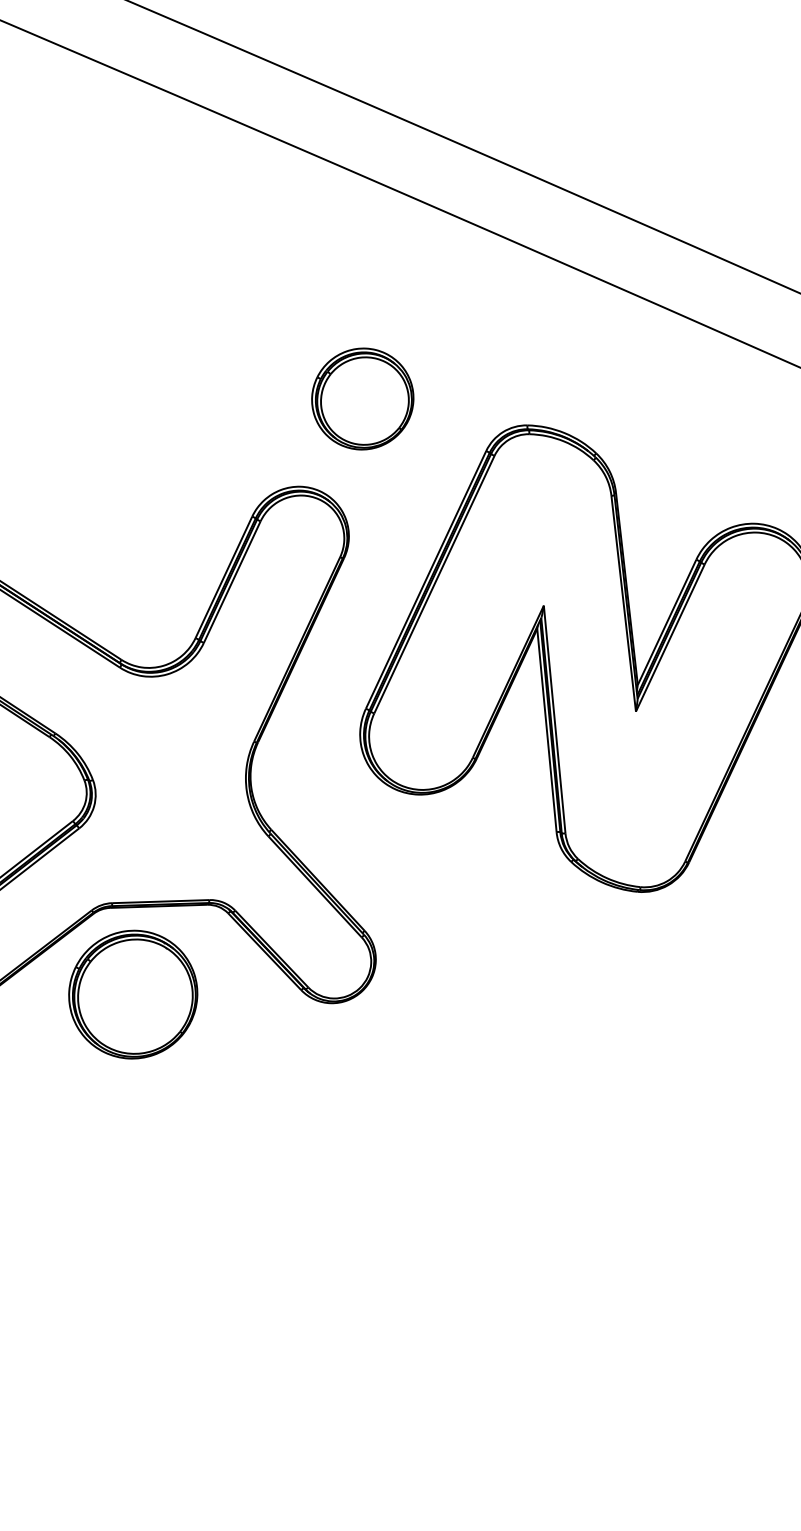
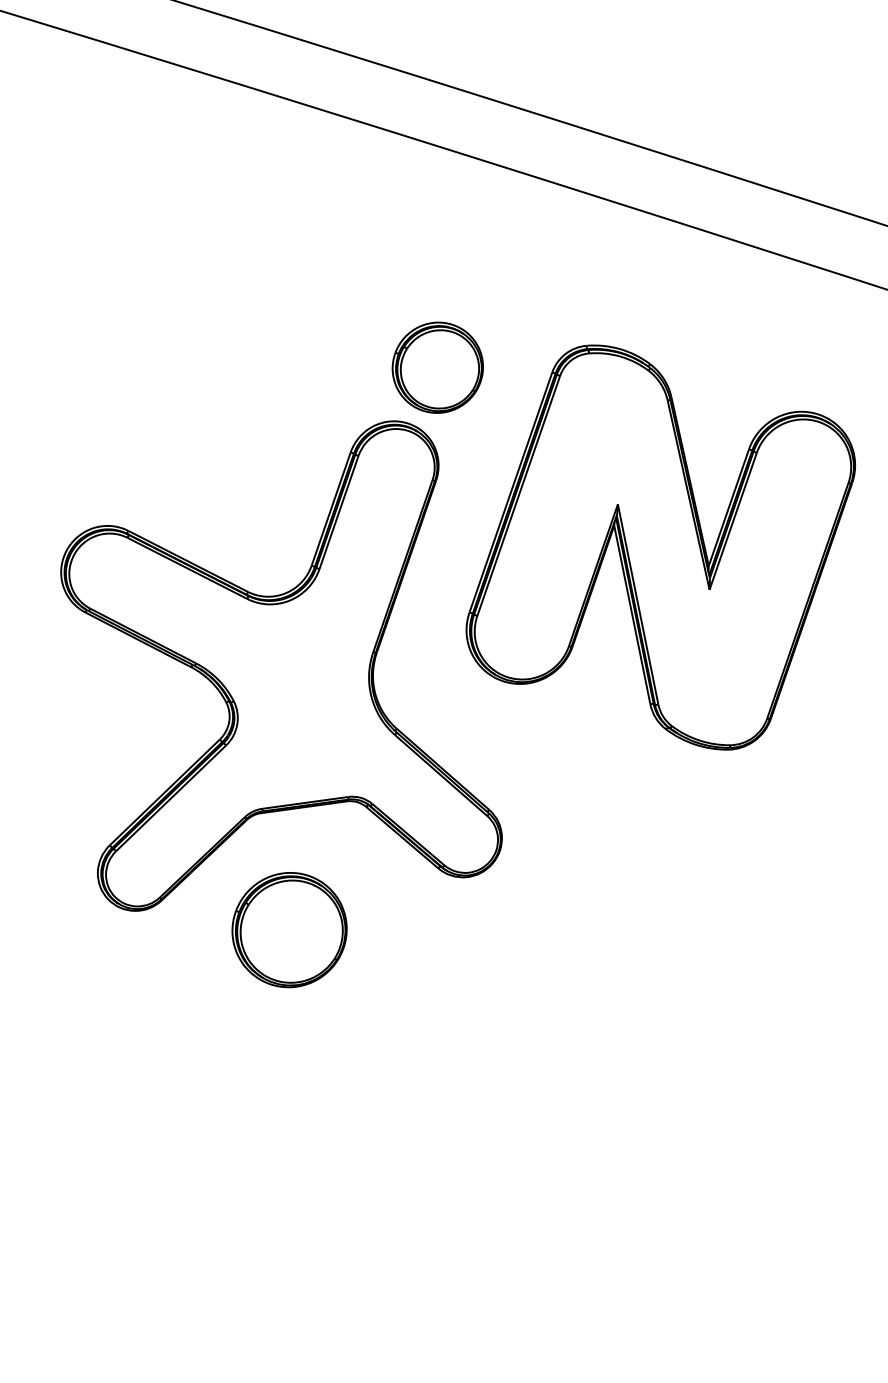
part: (362, 398) -> (437, 367), moved
part: (133, 995) -> (289, 930), moved

